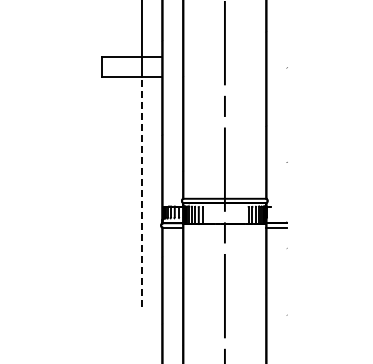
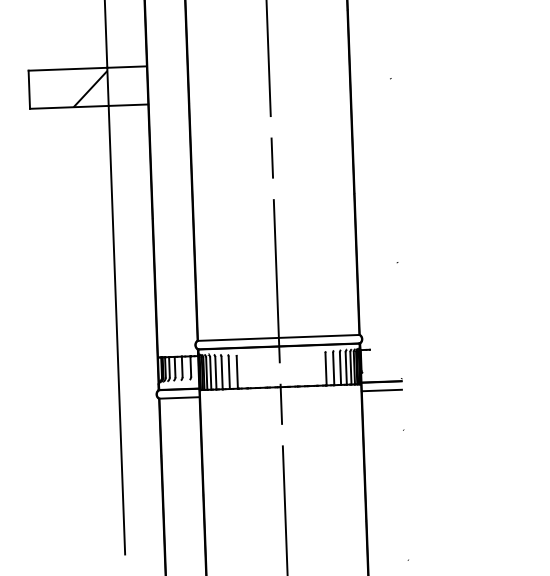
hatch: (132, 67) -> (89, 88), added
line: (141, 191) -> (115, 329), dashed -> solid

